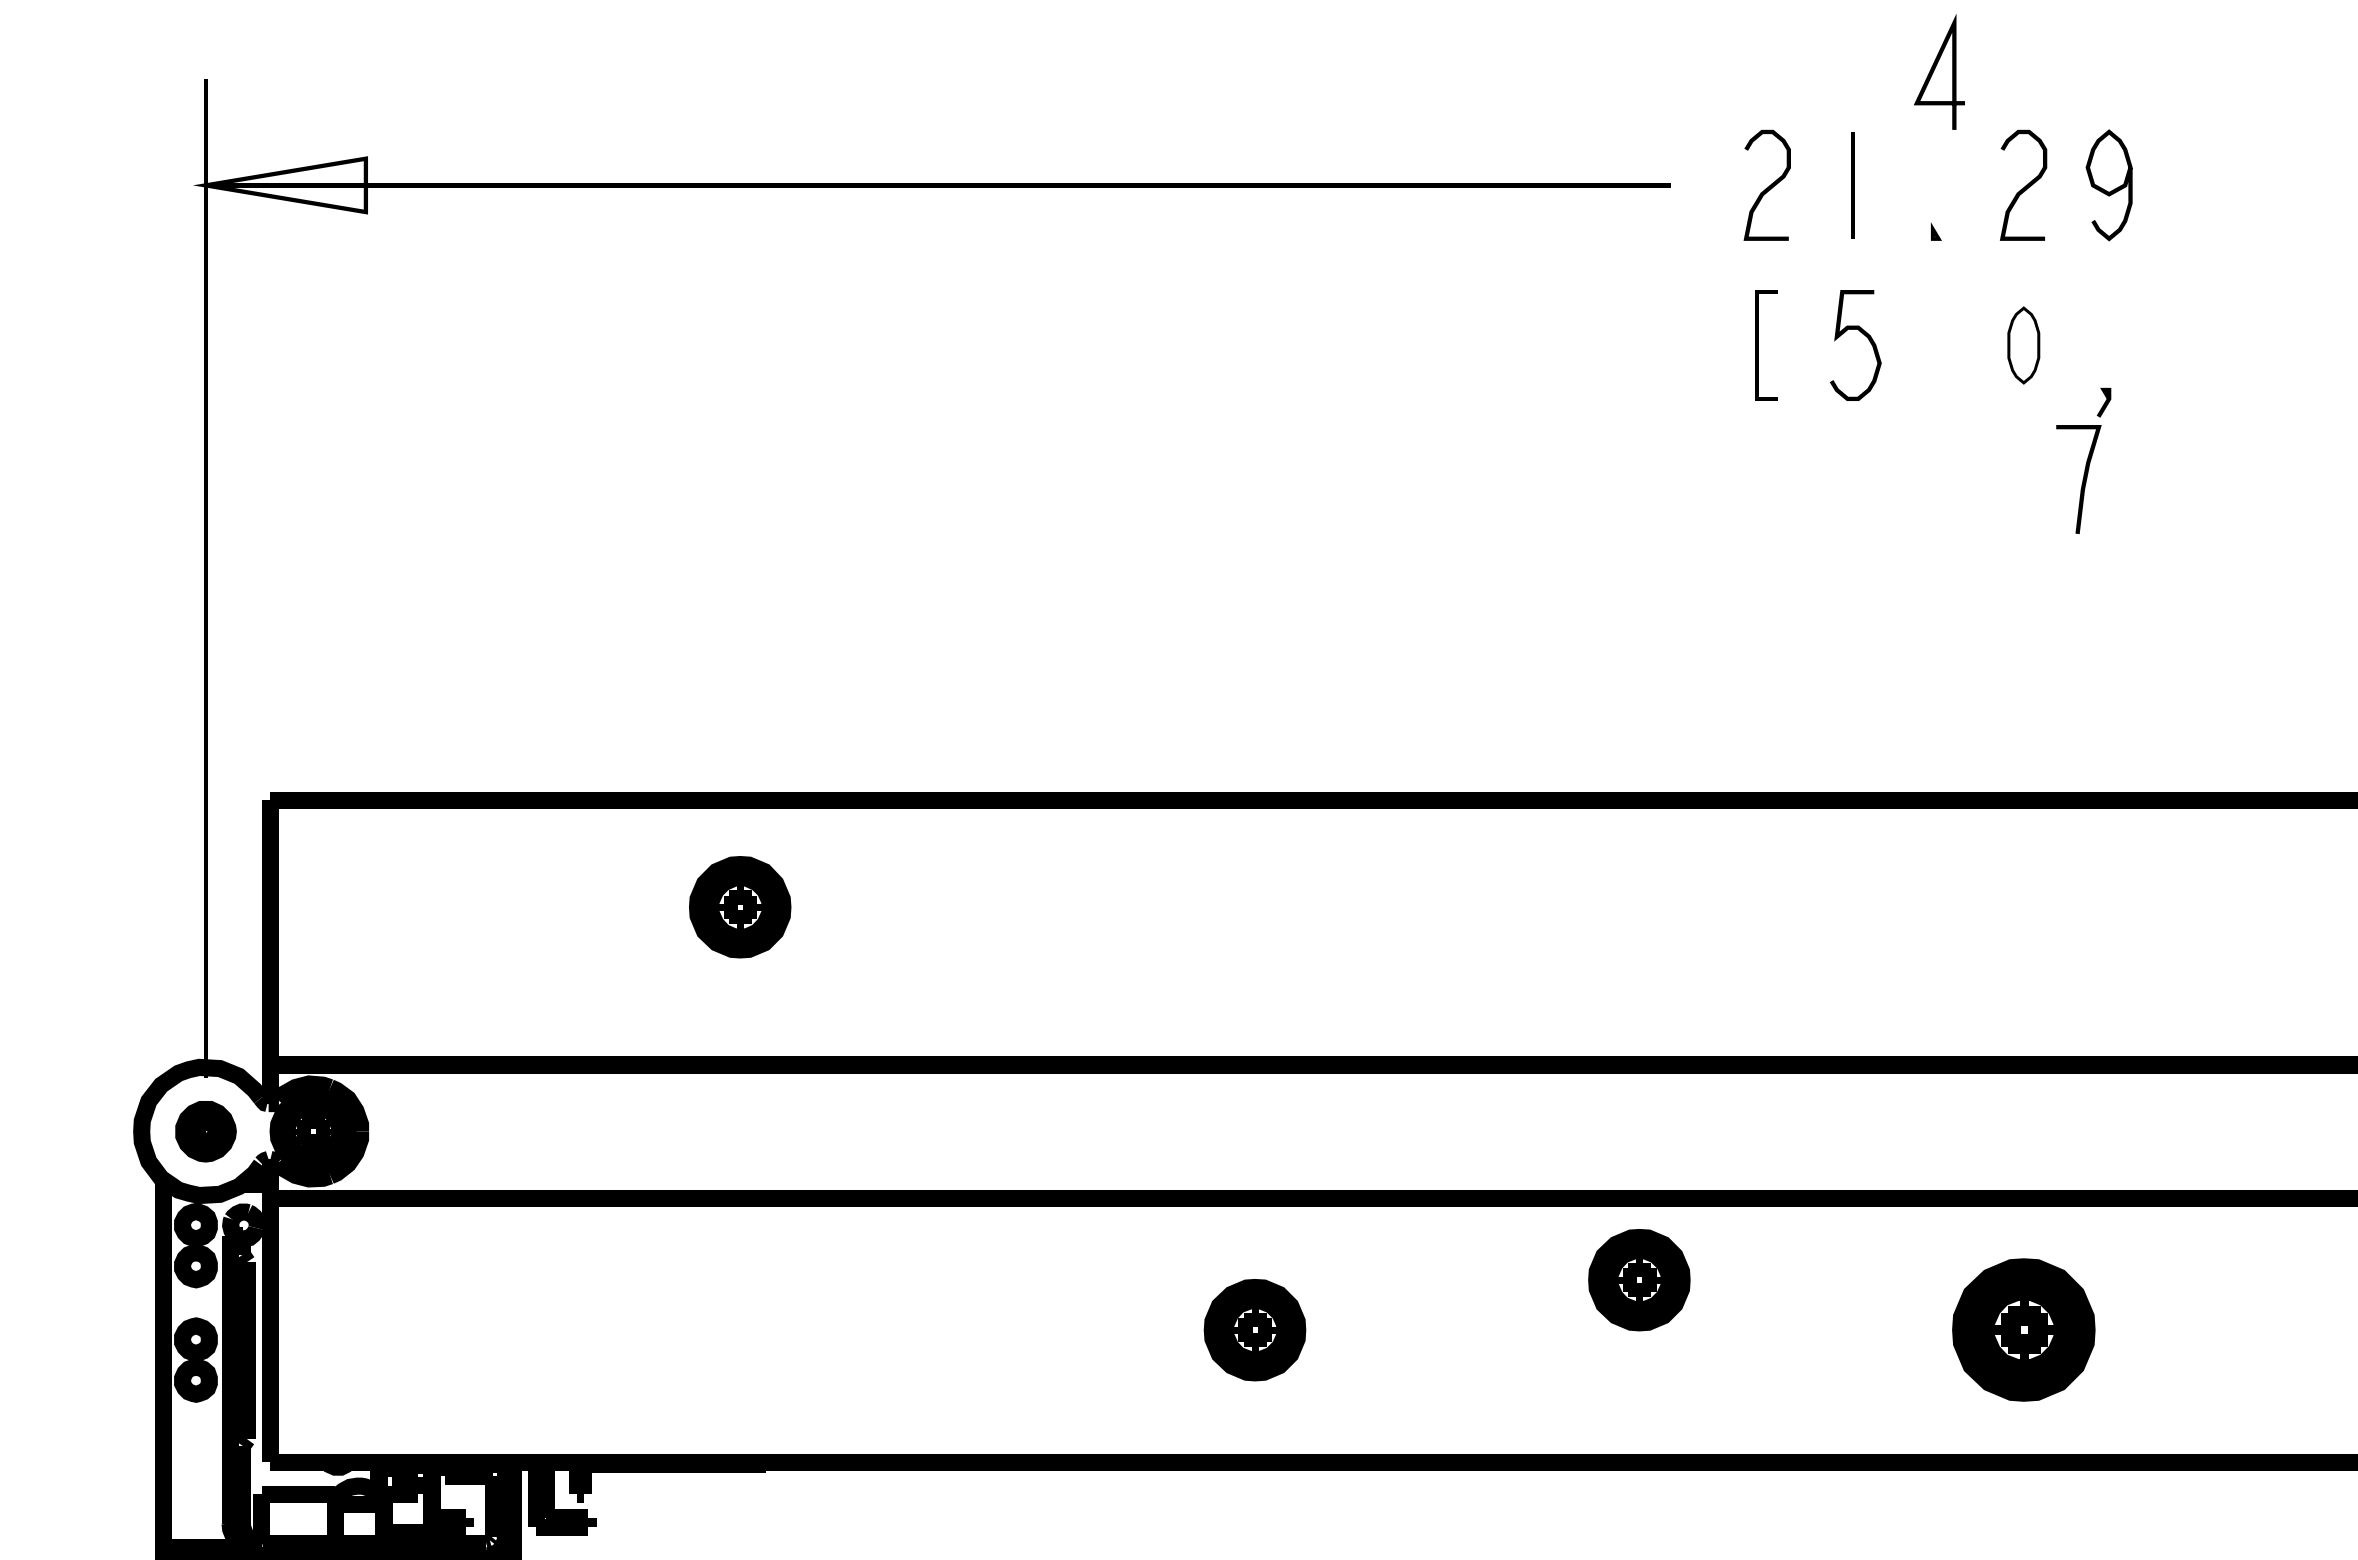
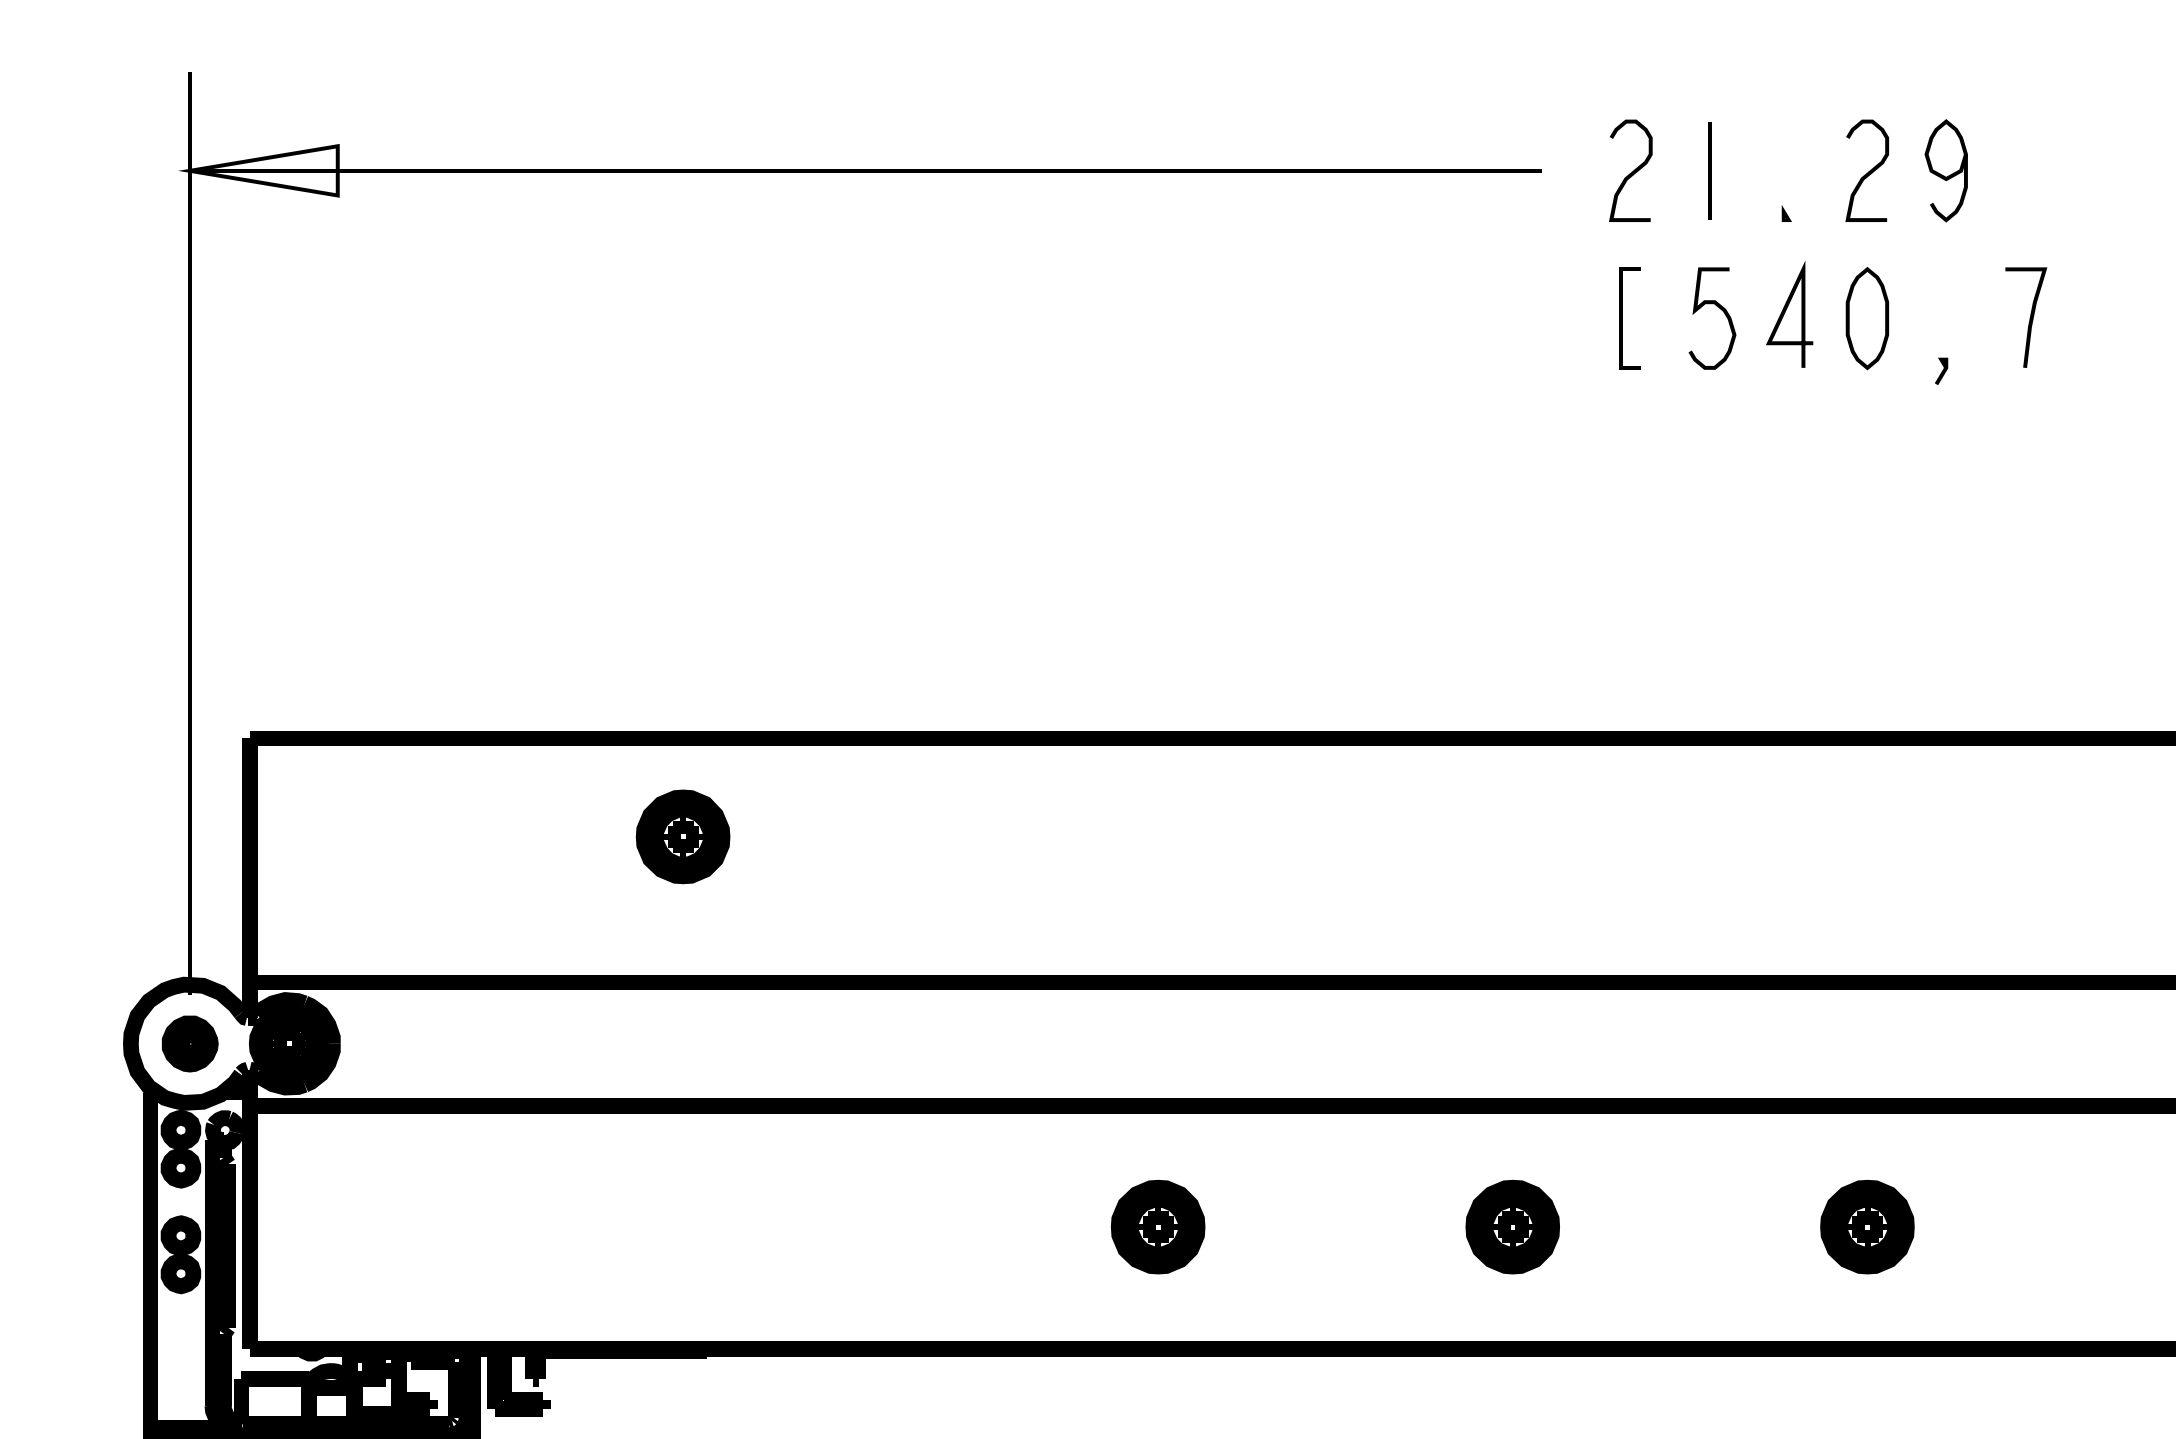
line: (1935, 68) -> (1786, 311), moved
part: (2023, 345) -> (1867, 318), size x1.43
curve: (2082, 479) -> (2029, 317), moved
part: (1639, 1280) -> (1512, 1227), moved
part: (2023, 1330) -> (1867, 1227), size x0.71

